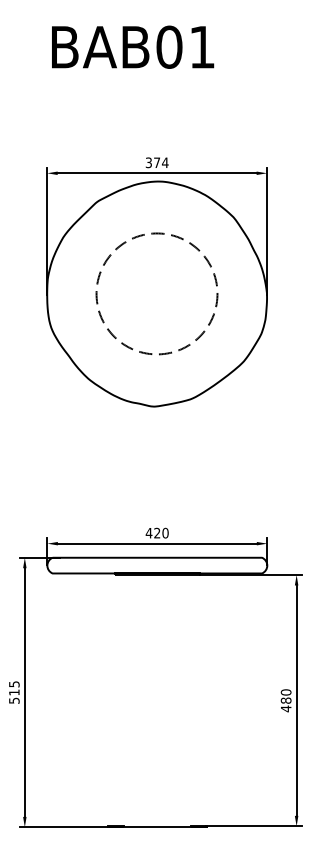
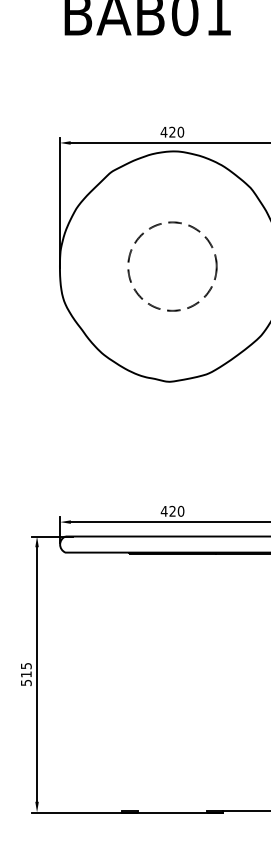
text: (156, 162) -> (171, 131), 374 -> 420
circle: (157, 294) -> (172, 267), size x0.71

